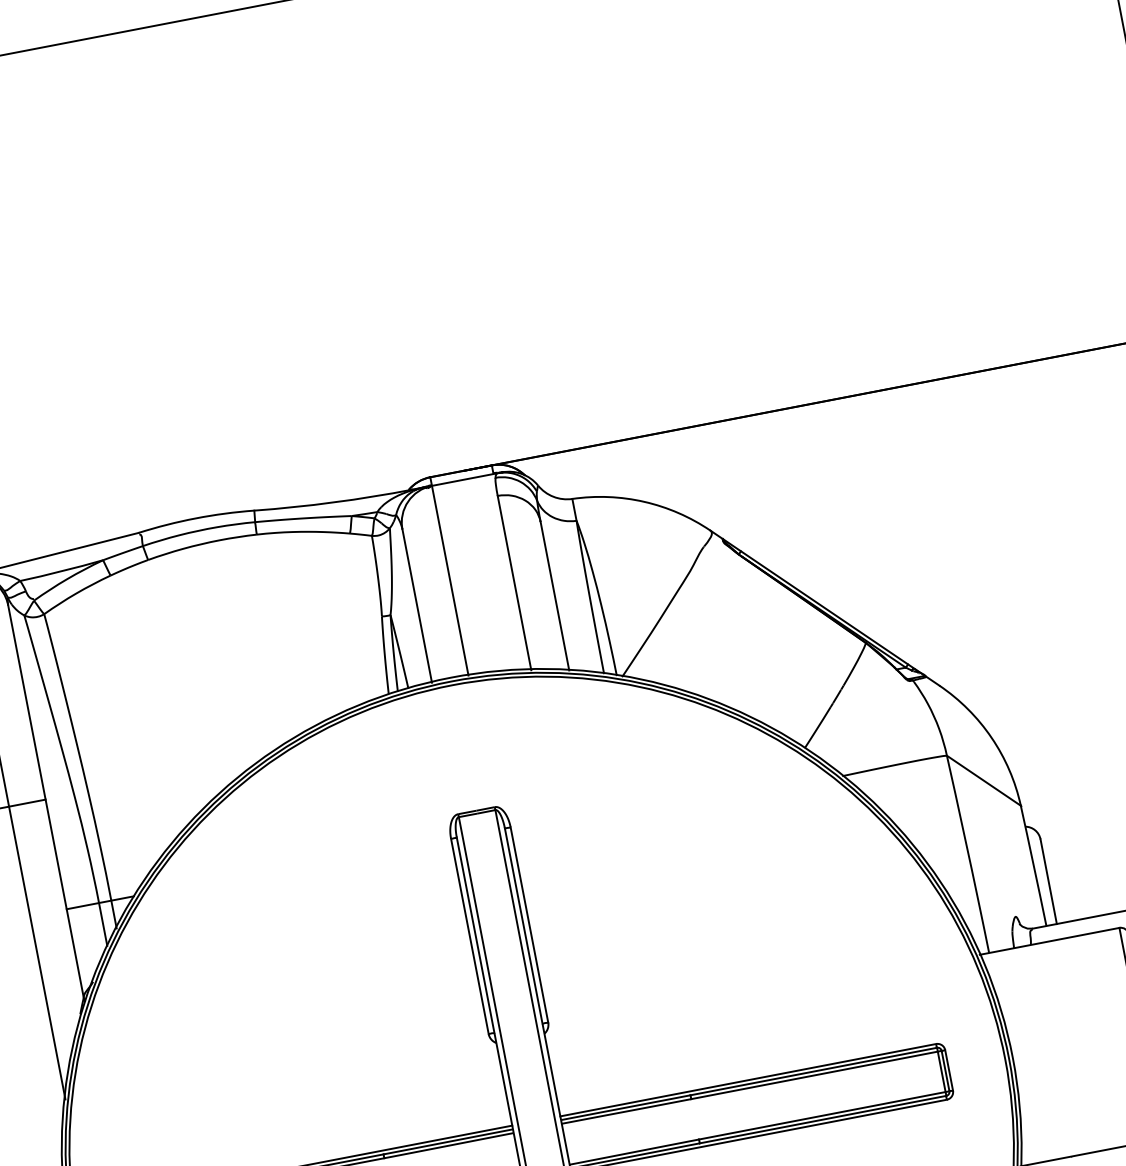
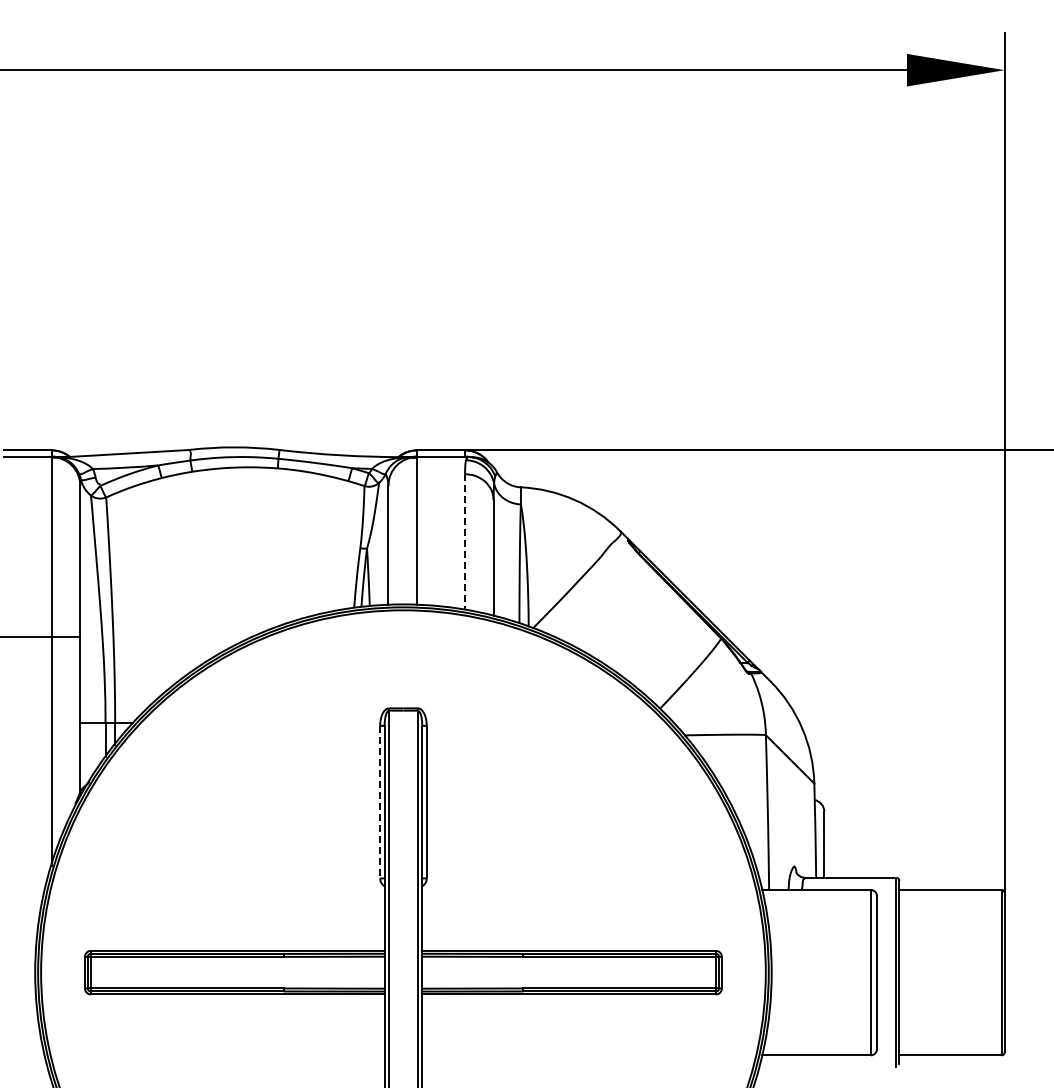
line: (515, 583) -> (465, 542), solid -> dashed
line: (470, 936) -> (380, 802), solid -> dashed

